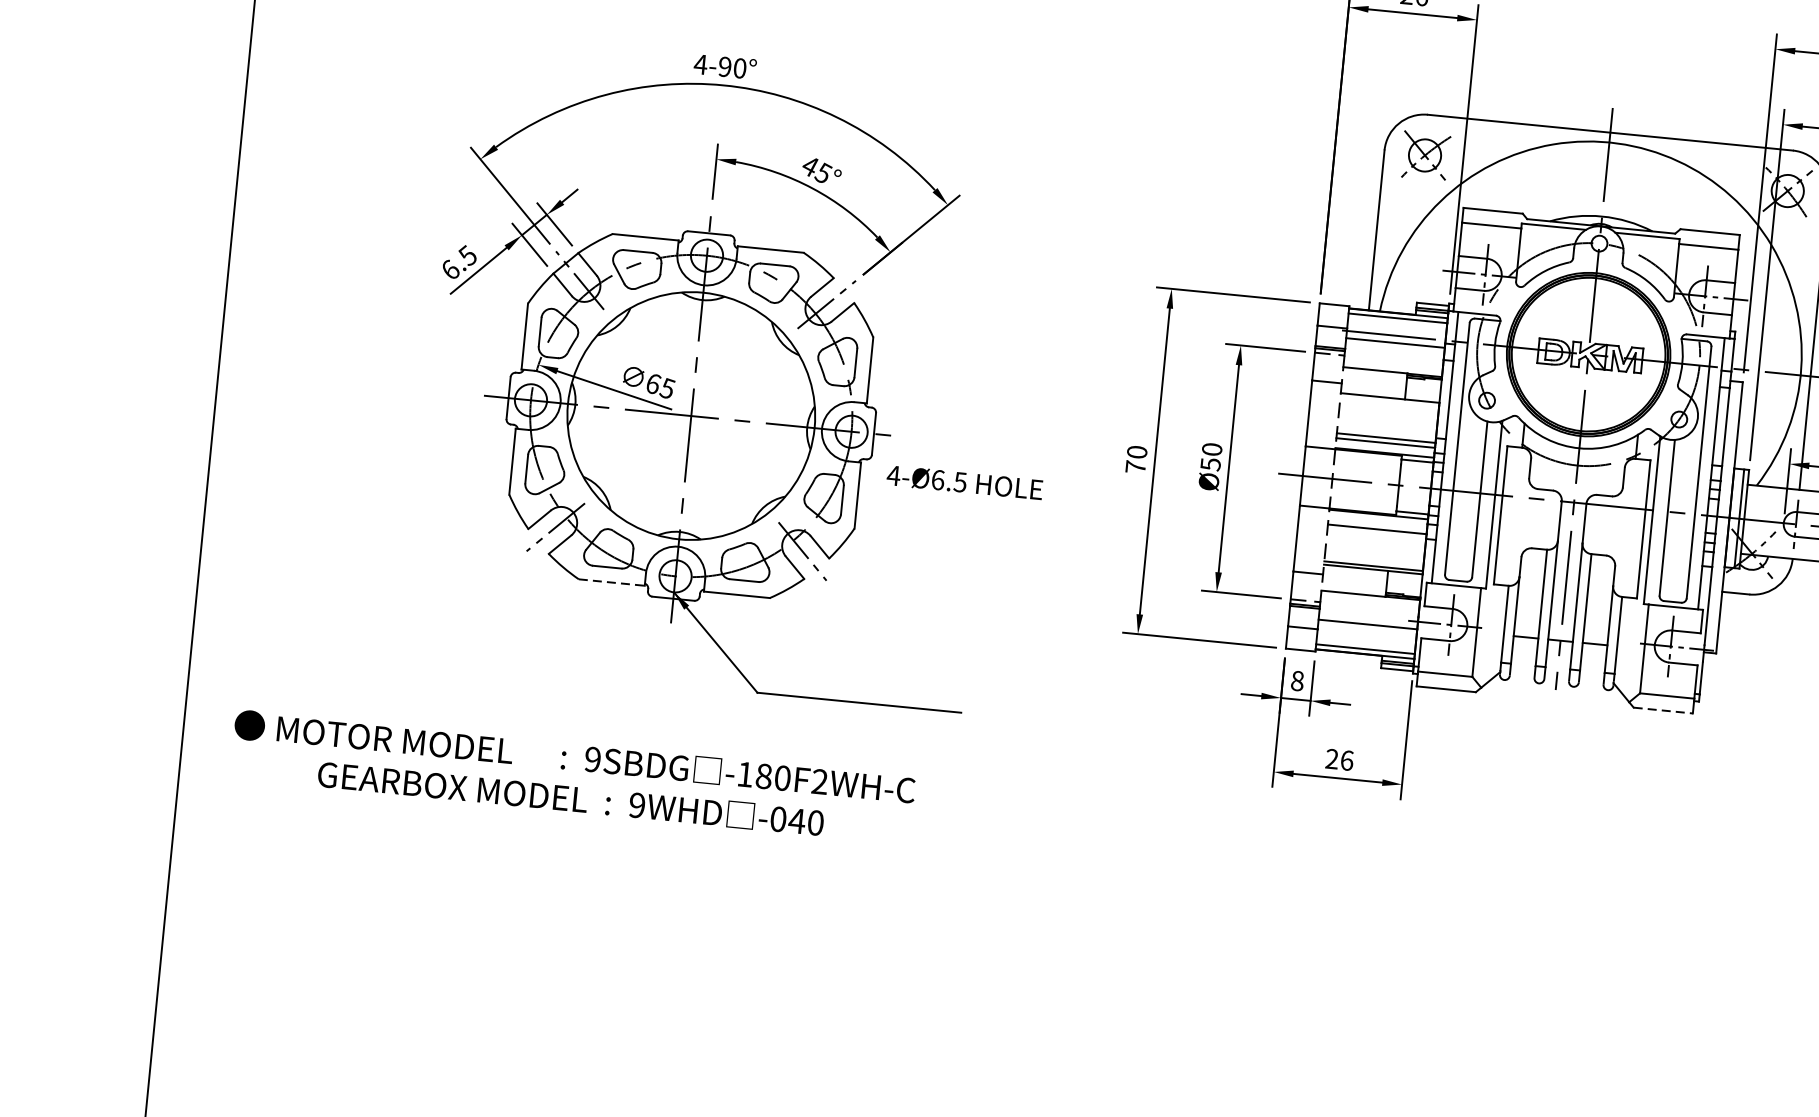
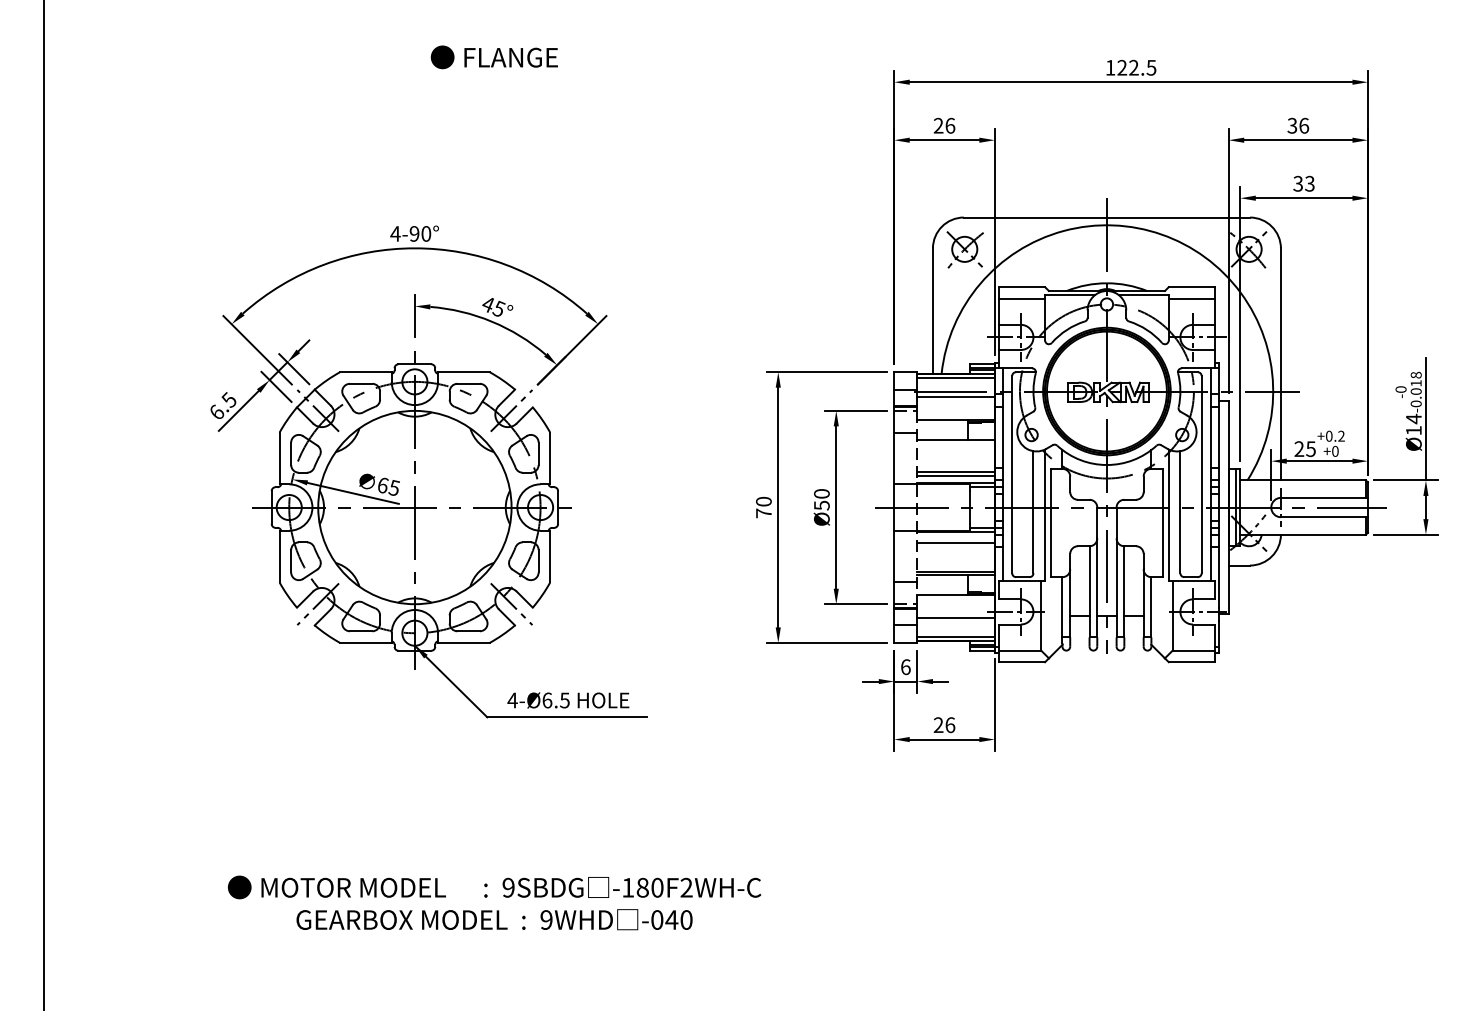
text: (965, 482) -> (568, 700), moved
line: (611, 582) -> (365, 642), dashed -> solid
text: (1297, 680) -> (905, 666), 8 -> 6
line: (1663, 710) -> (1192, 662), dashed -> solid
text: (572, 776) -> (494, 902), moved

